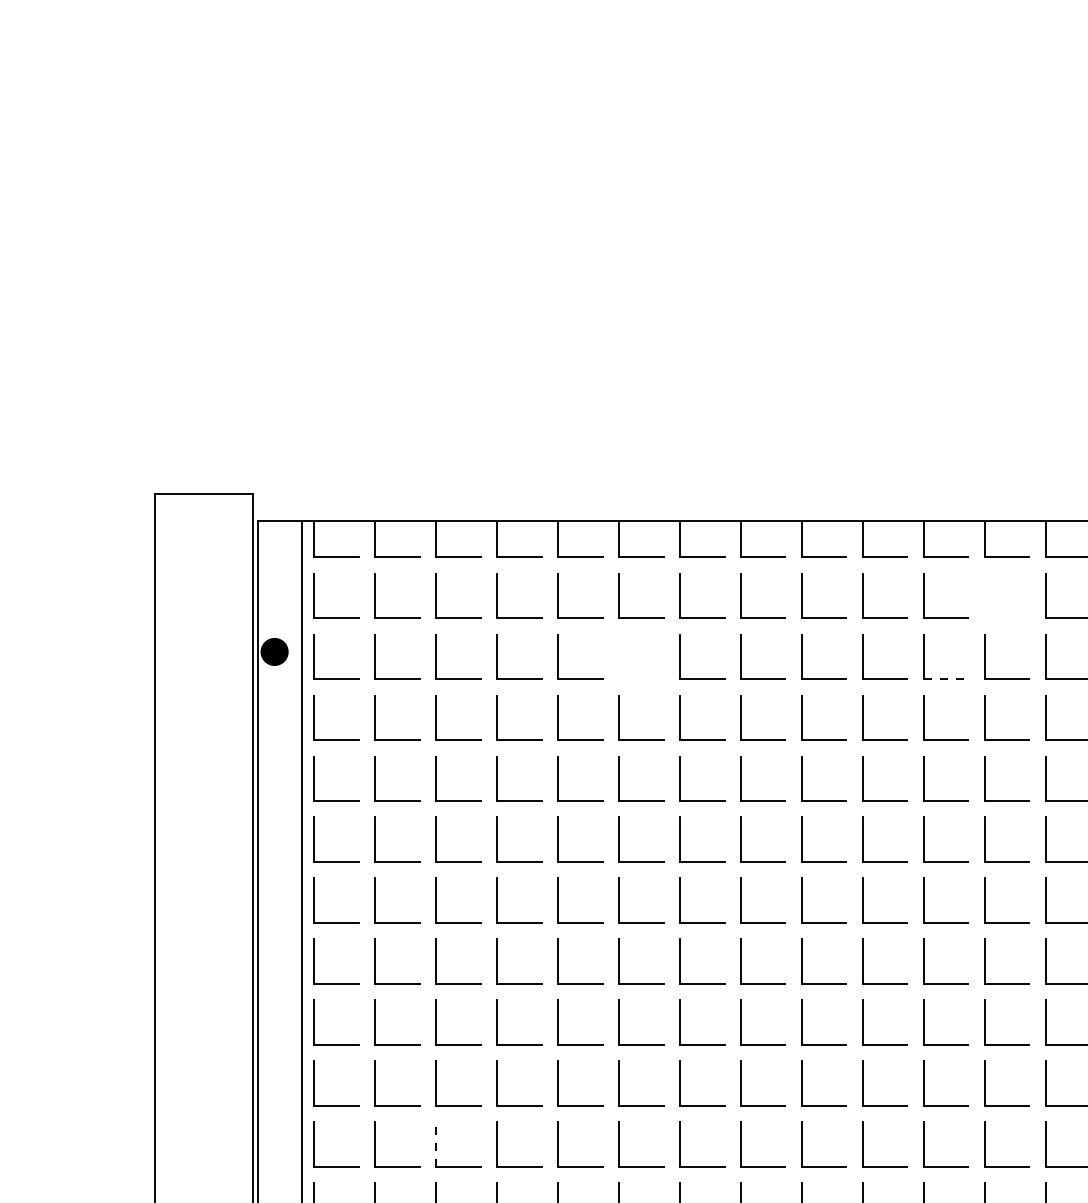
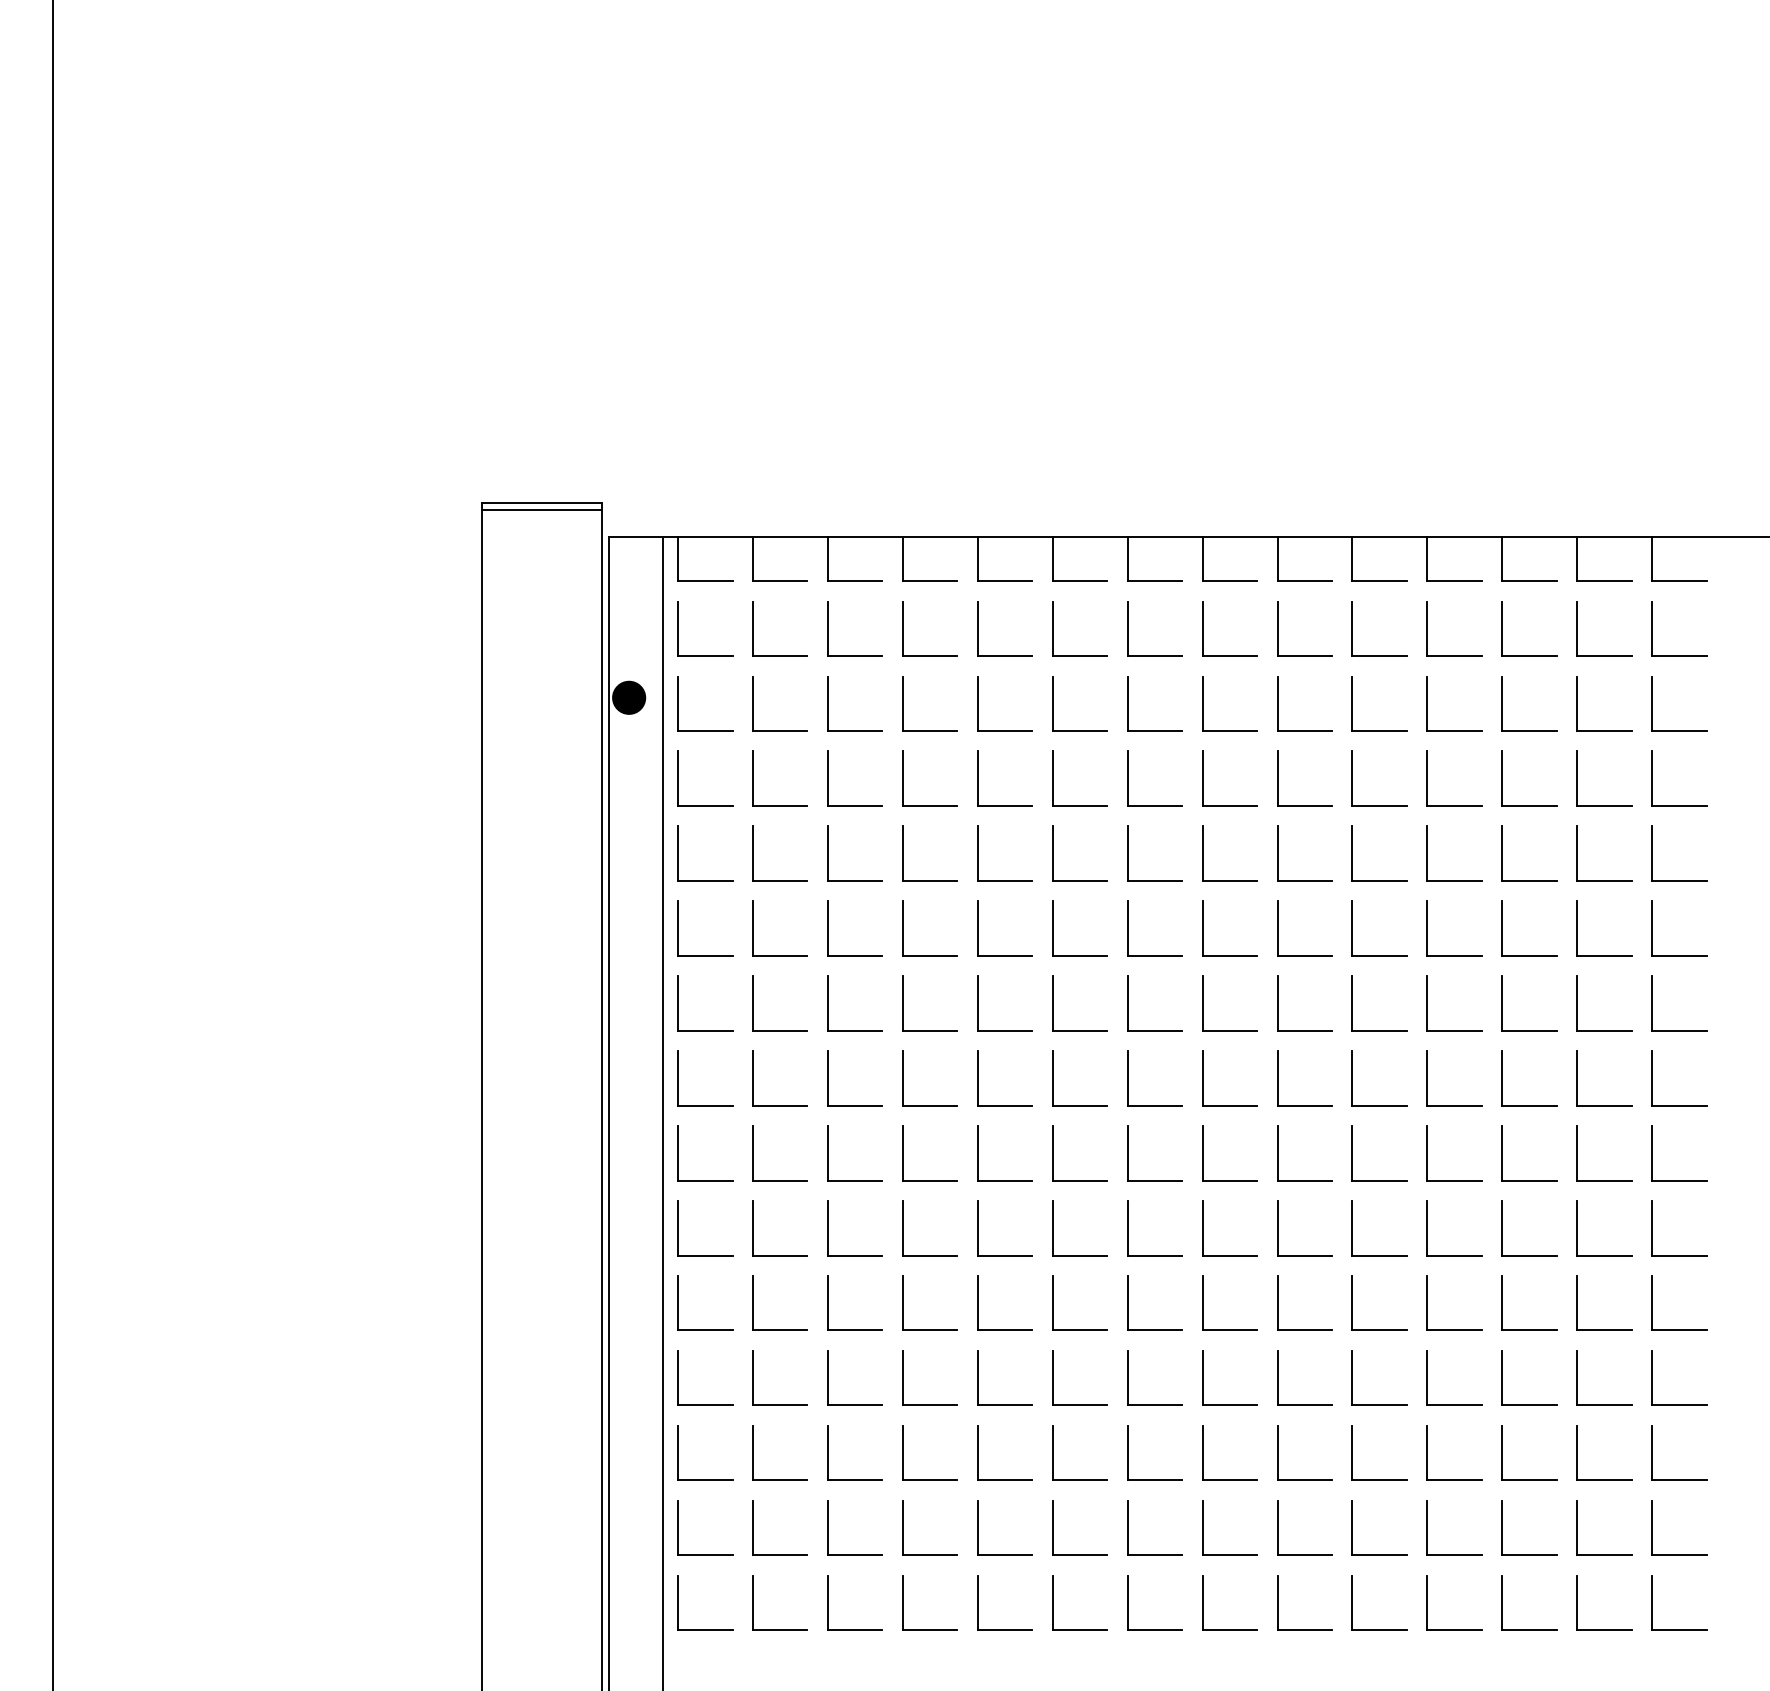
line: (203, 499) -> (541, 510), added
part: (985, 595) -> (1502, 628), added
part: (619, 656) -> (1053, 703), added
line: (946, 678) -> (1455, 730), dashed -> solid
line: (435, 1143) -> (827, 1302), dashed -> solid

